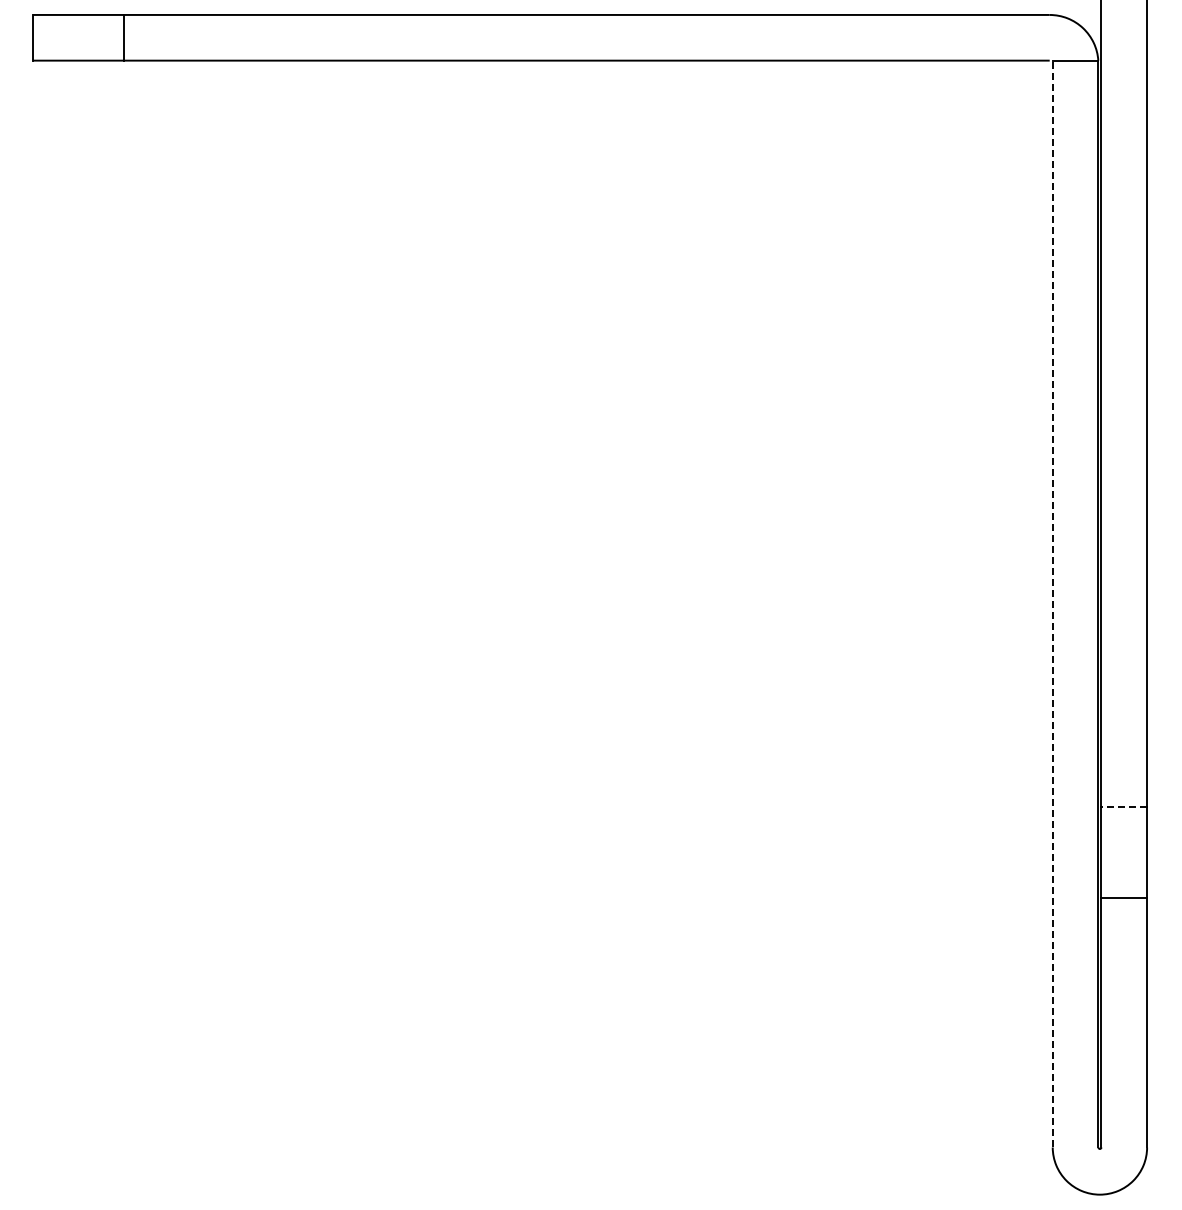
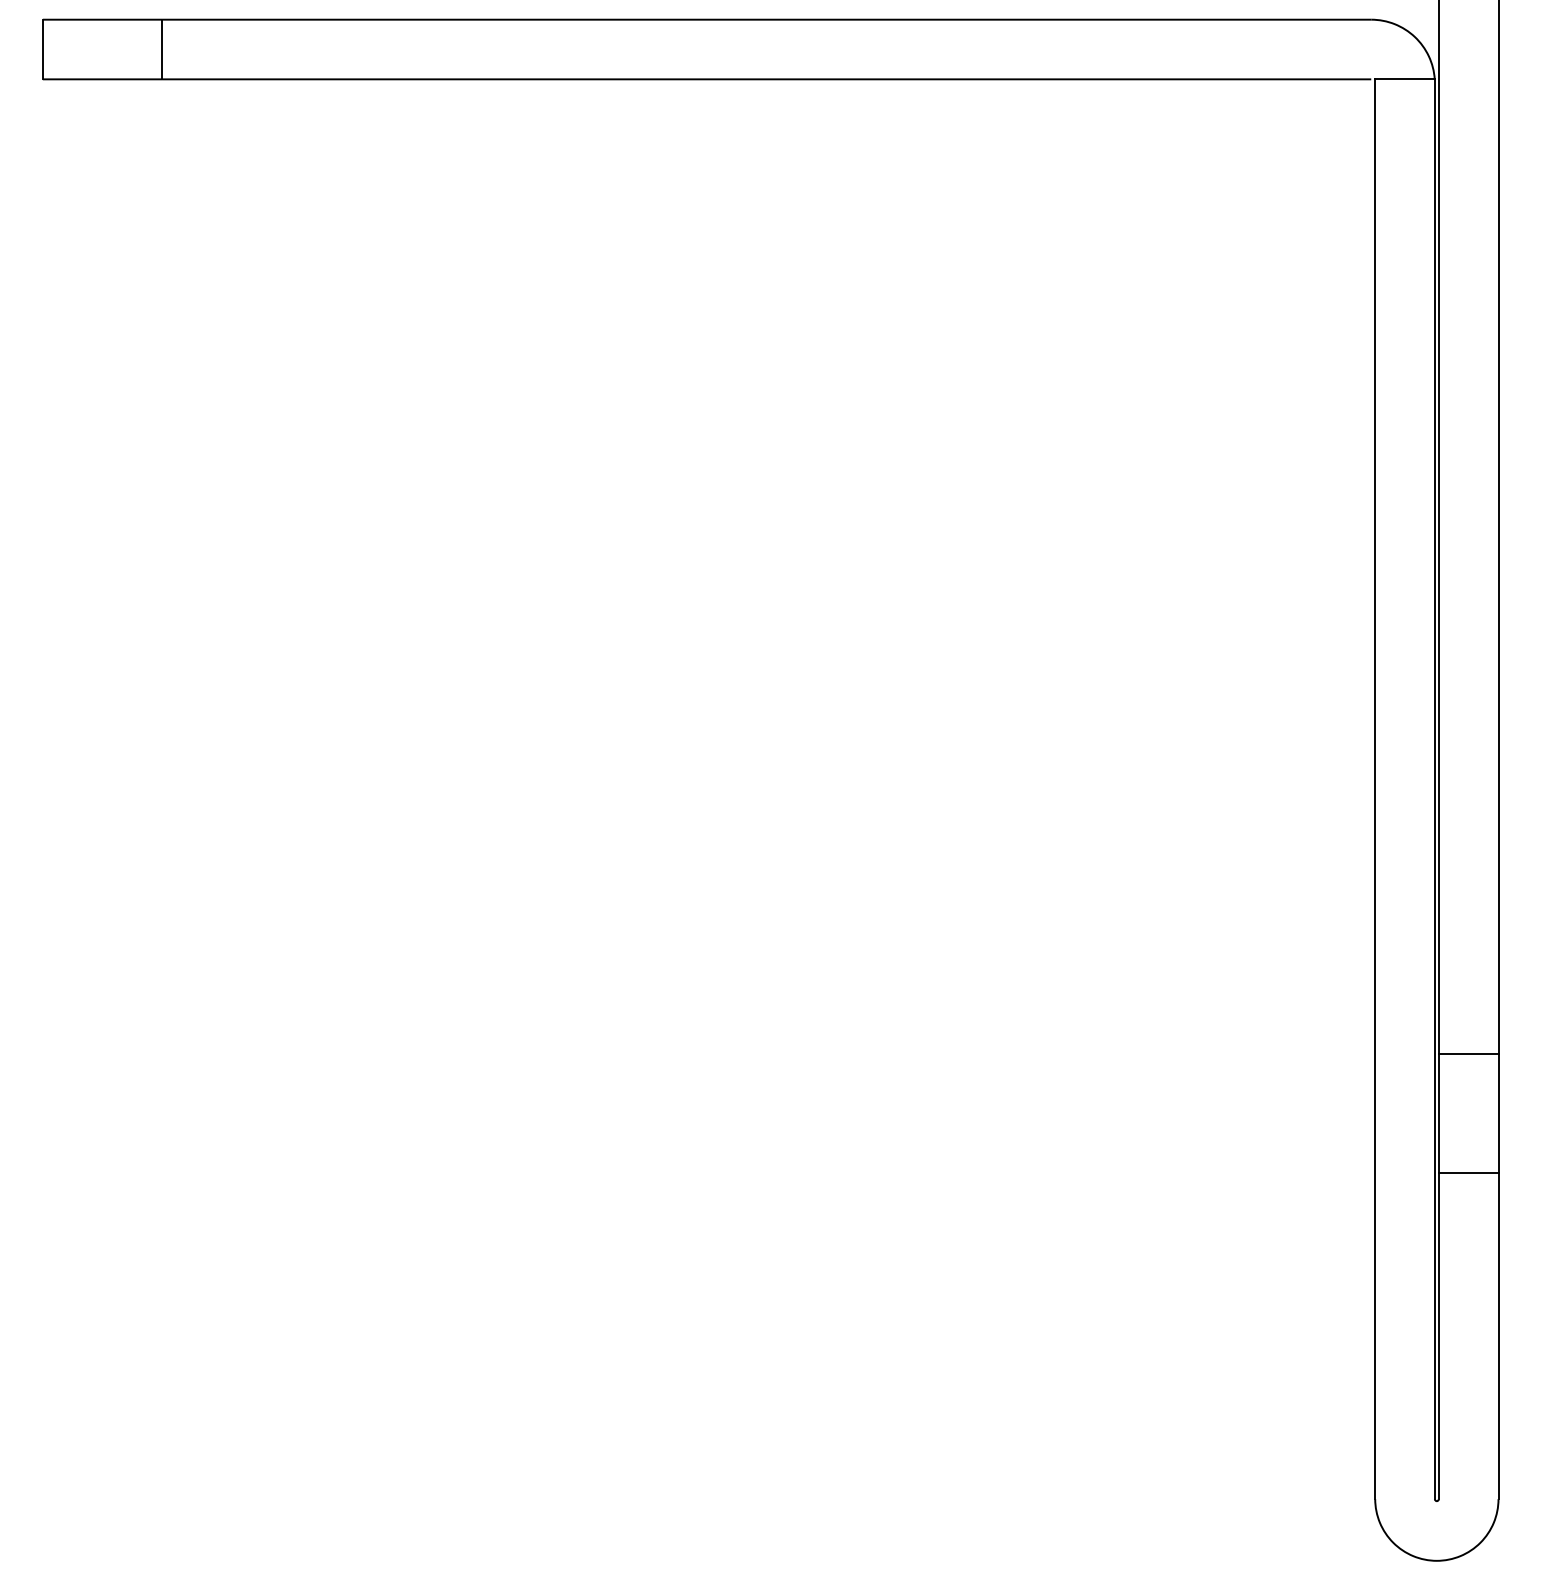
line: (1052, 603) -> (1374, 788), dashed -> solid
line: (1124, 806) -> (1468, 1053), dashed -> solid

